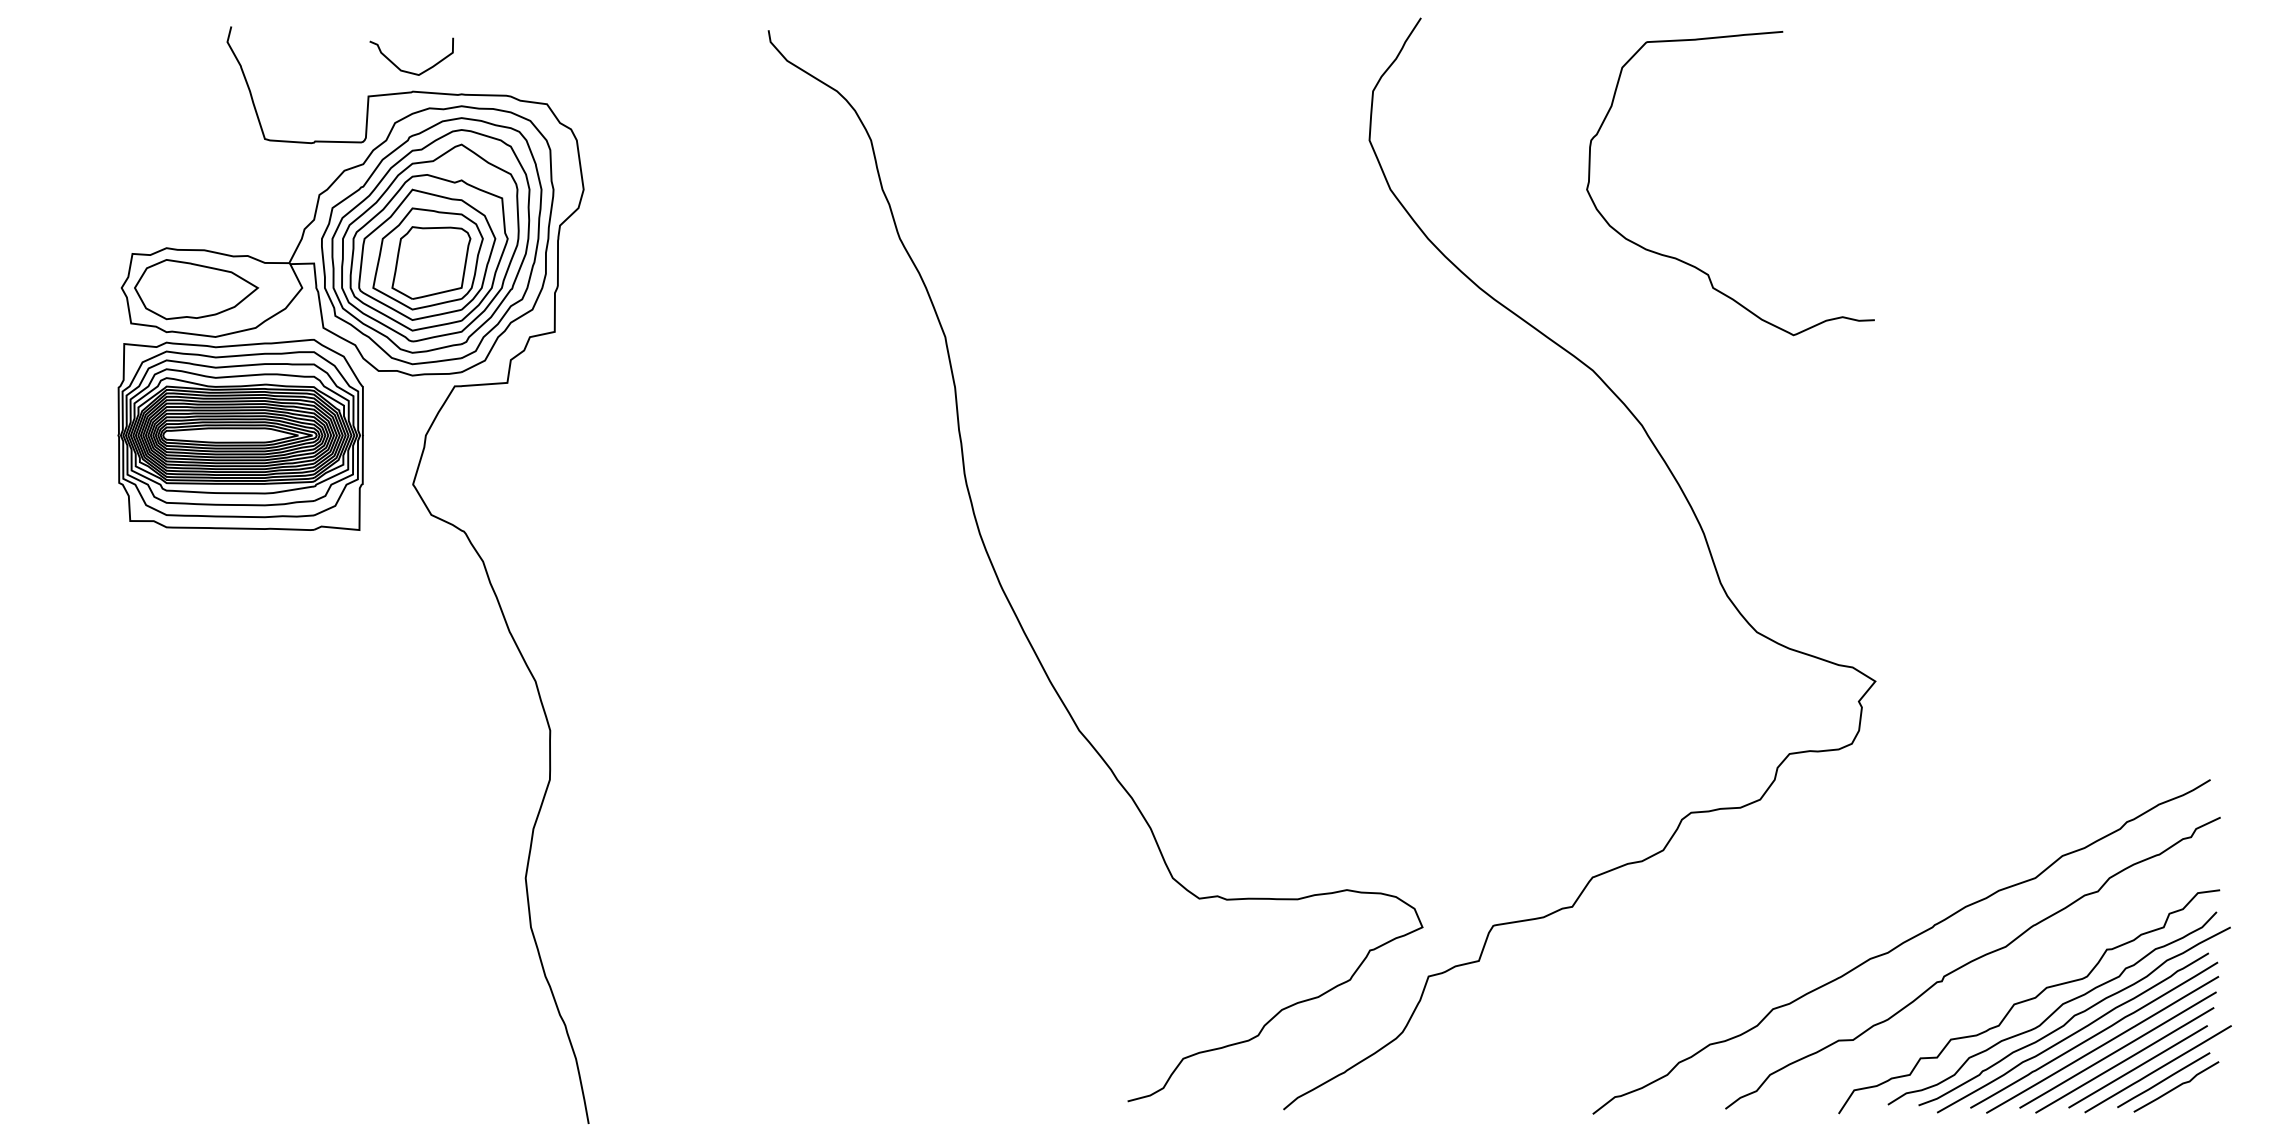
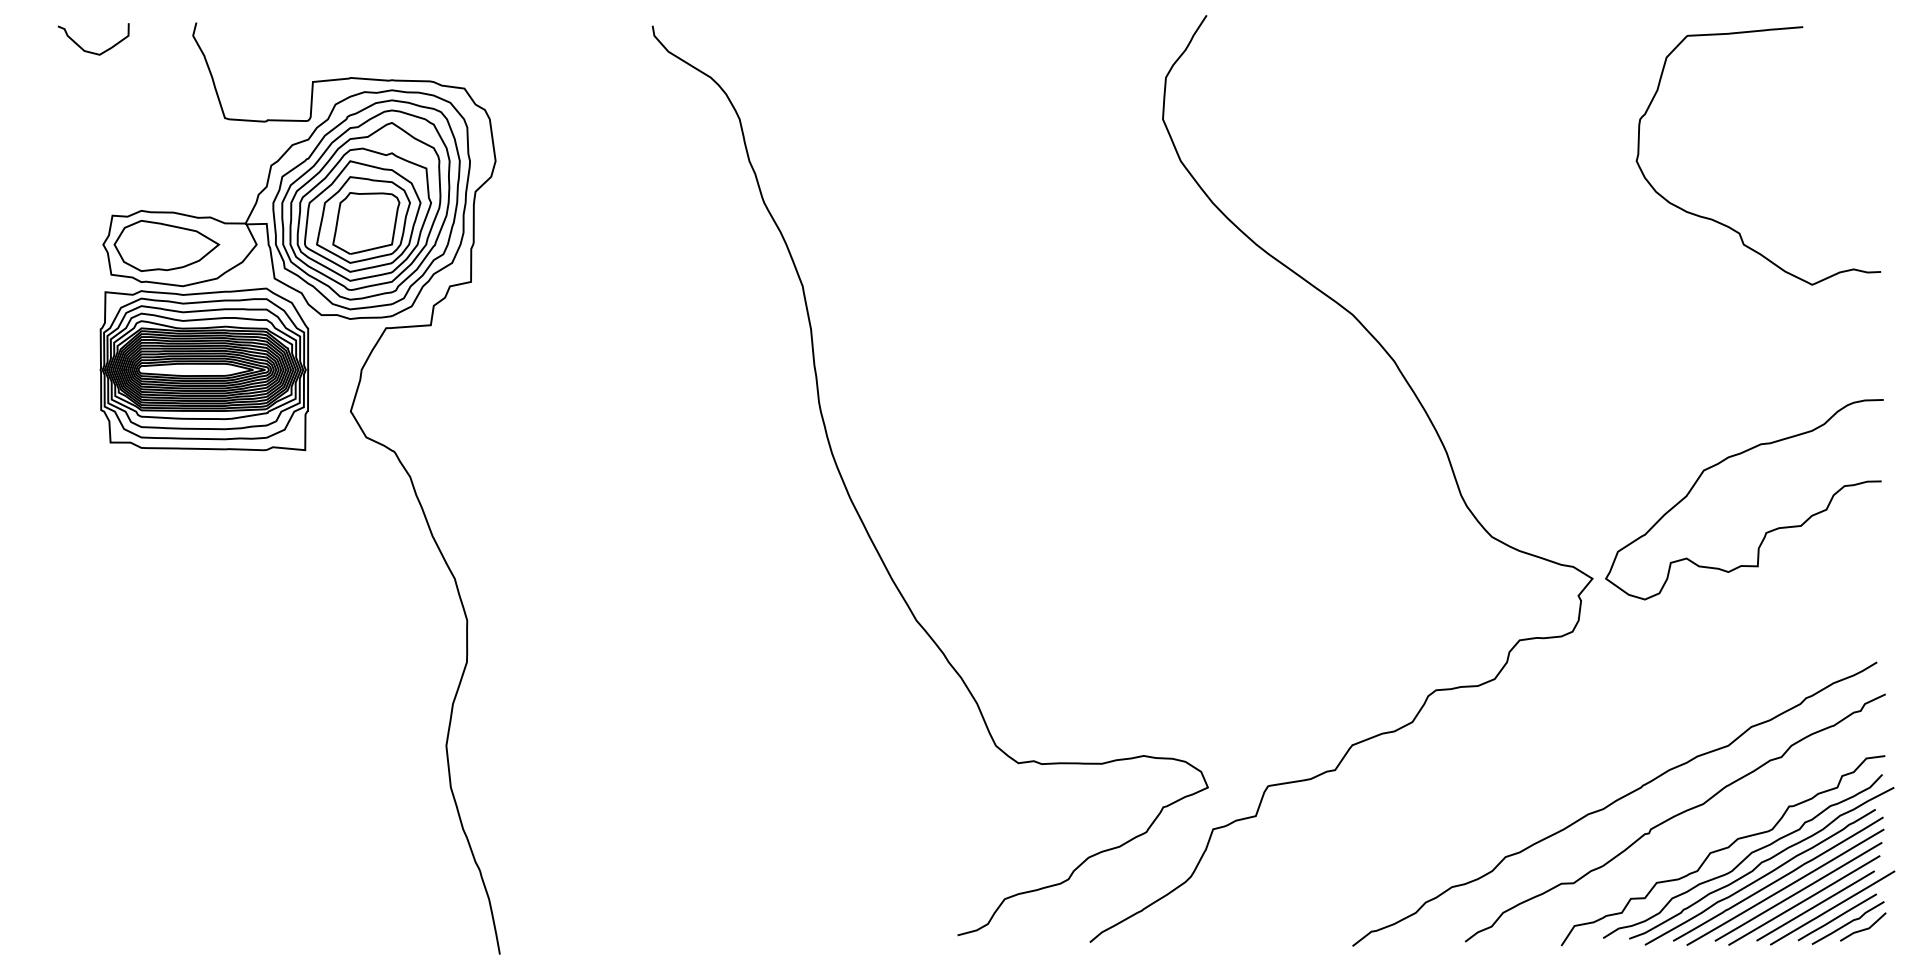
curve: (409, 71) -> (91, 51), moved
curve: (1689, 263) -> (1723, 223), moved
curve: (2079, 626) -> (1765, 532), added
line: (2195, 1093) -> (1864, 928), added

